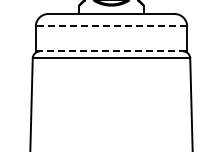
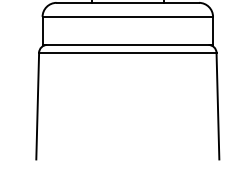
line: (111, 26) -> (127, 16), dashed -> solid
line: (111, 51) -> (127, 45), dashed -> solid

